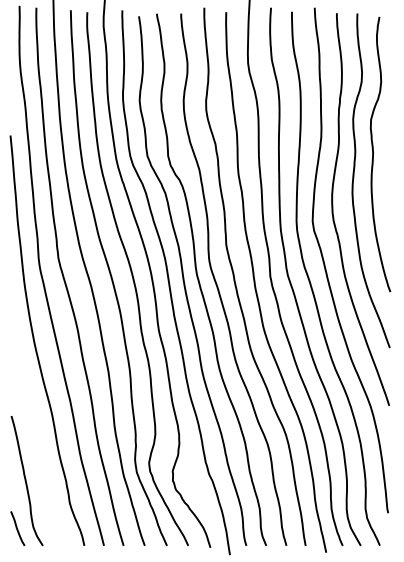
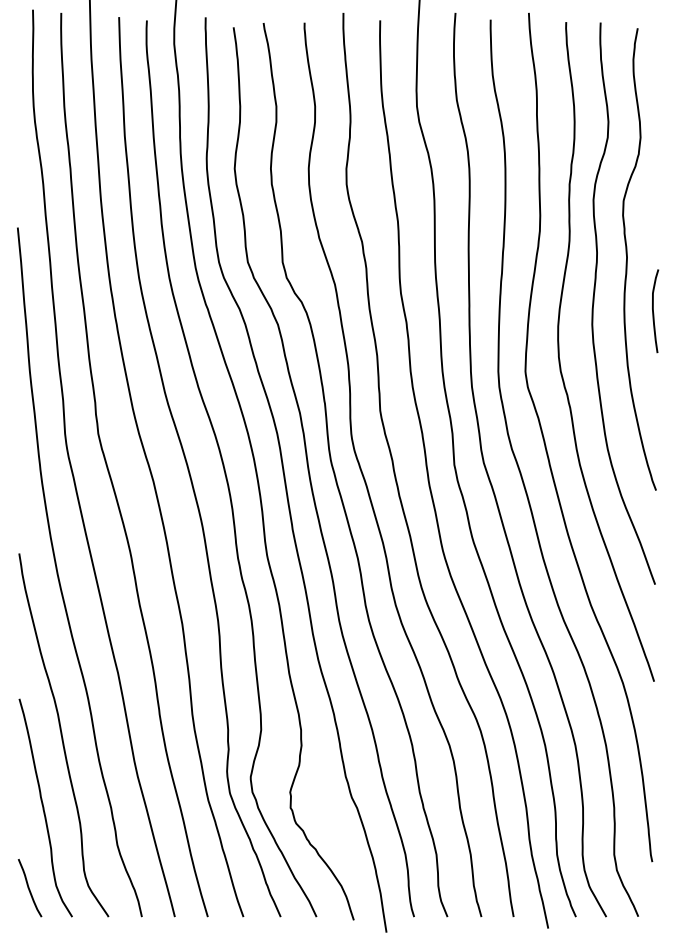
curve: (389, 185) -> (654, 311), added
curve: (37, 437) -> (63, 734), added

